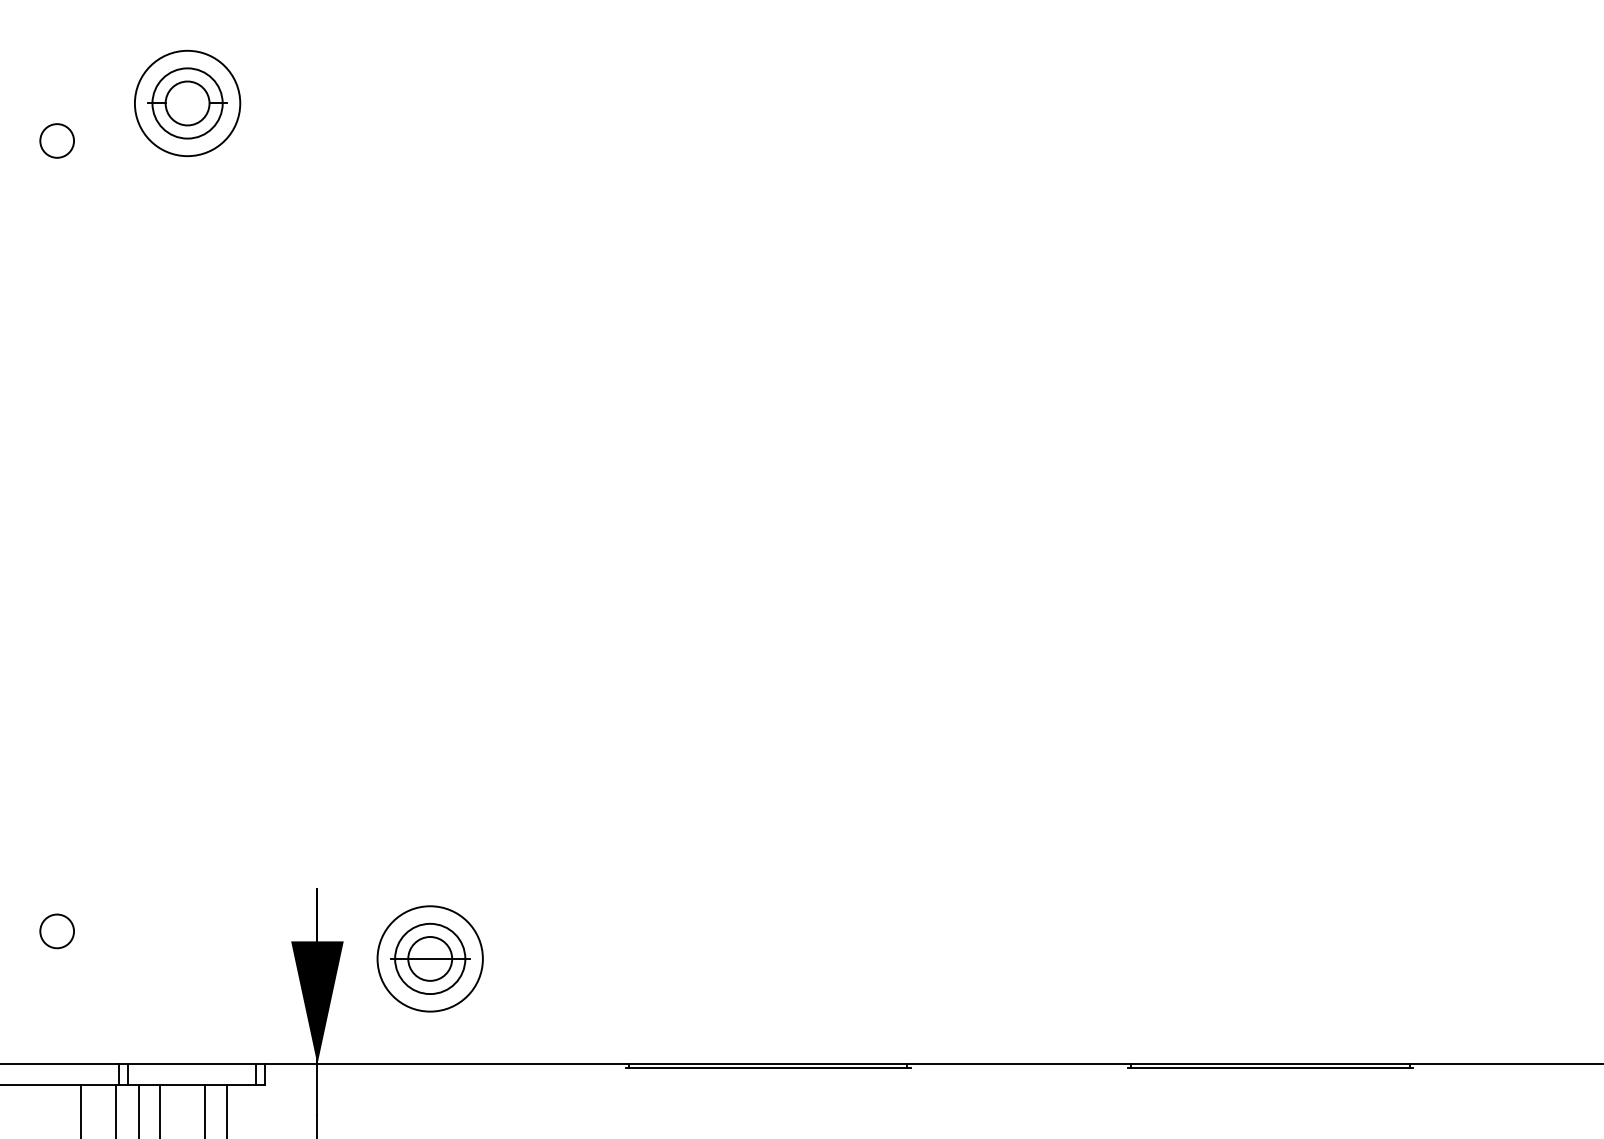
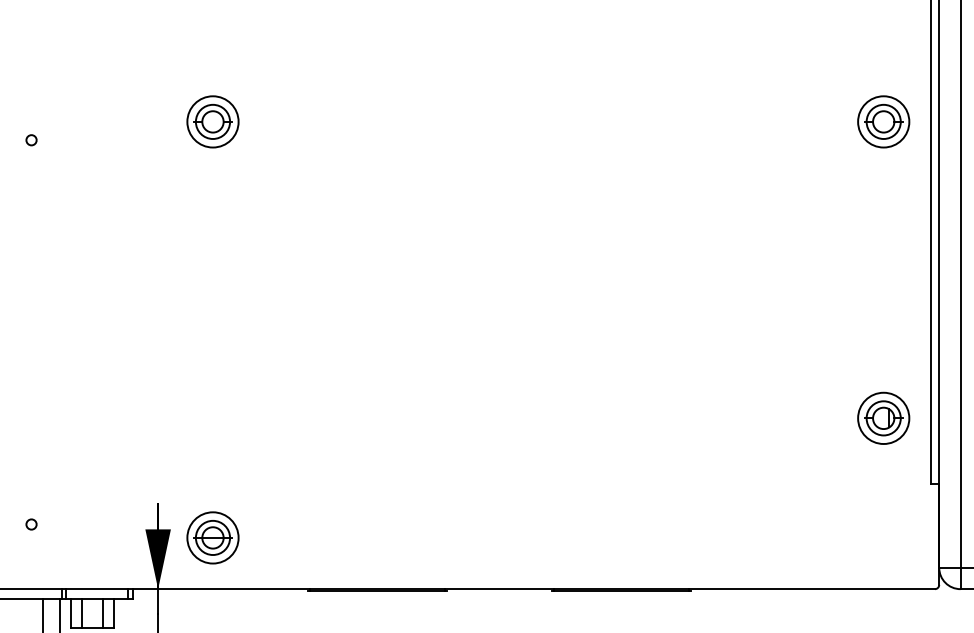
part: (186, 102) -> (212, 121), moved
circle: (57, 141) -> (31, 140), size x0.62
circle: (57, 931) -> (31, 524), size x0.62

